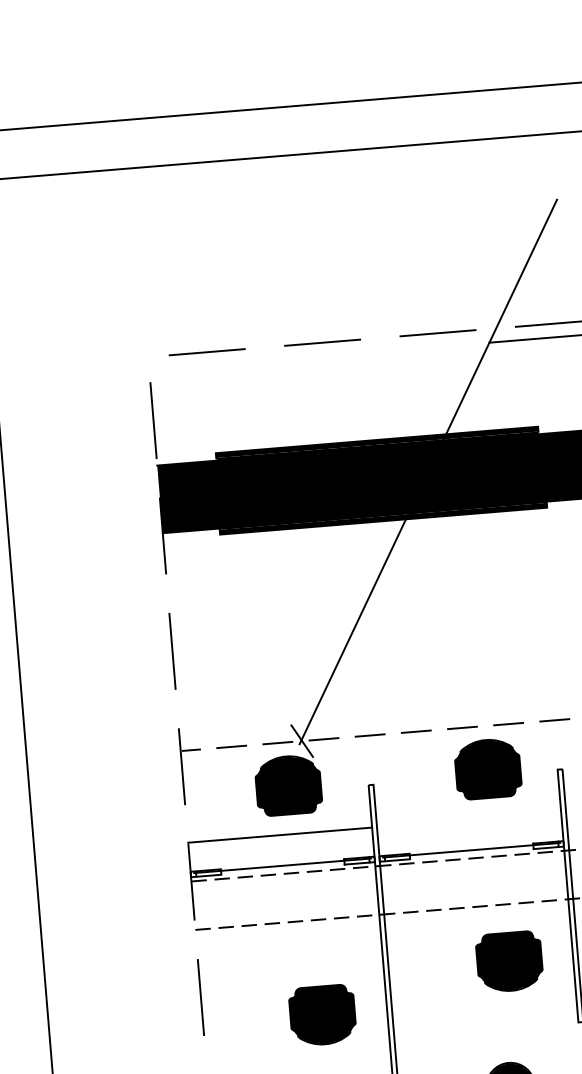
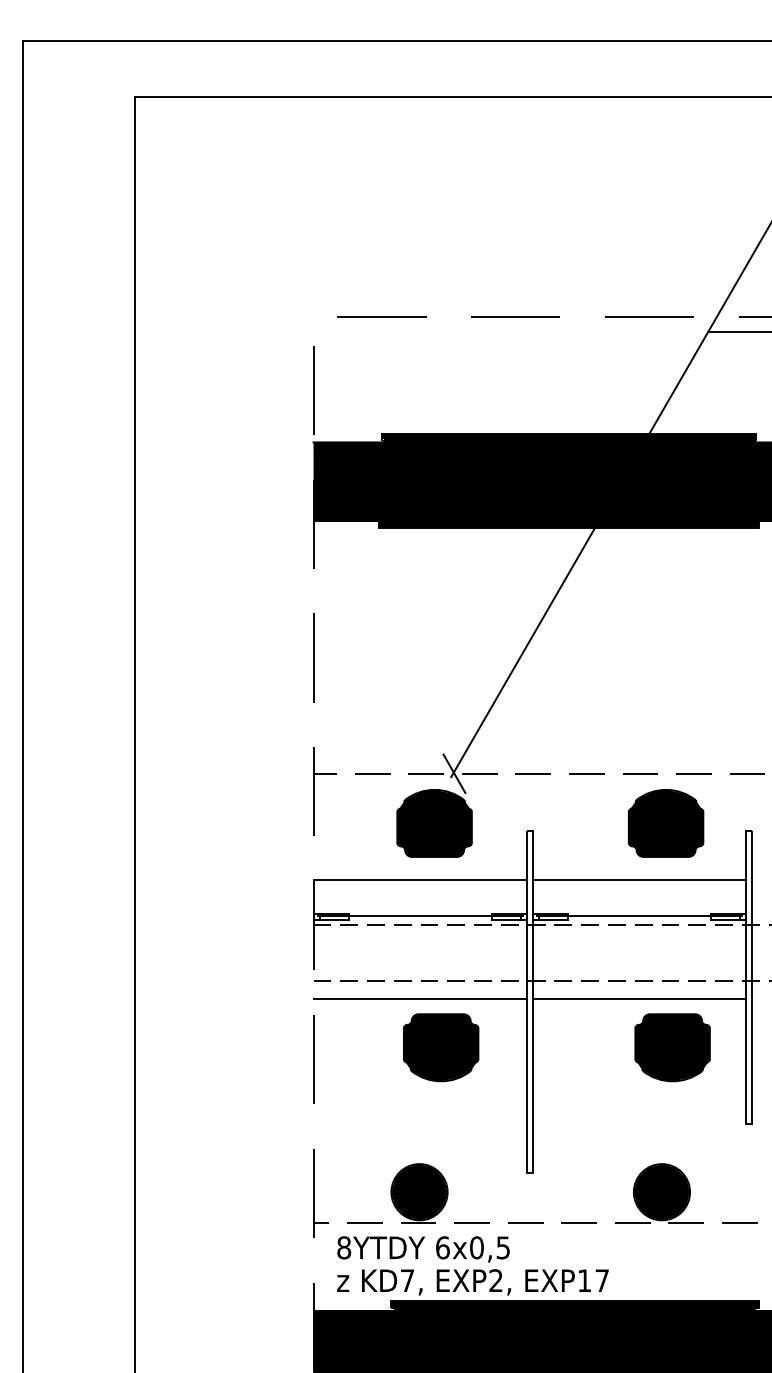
line: (469, 820) -> (639, 880), added
line: (477, 922) -> (639, 999), added
line: (288, 938) -> (419, 999), added
part: (323, 1015) -> (441, 1047), moved

